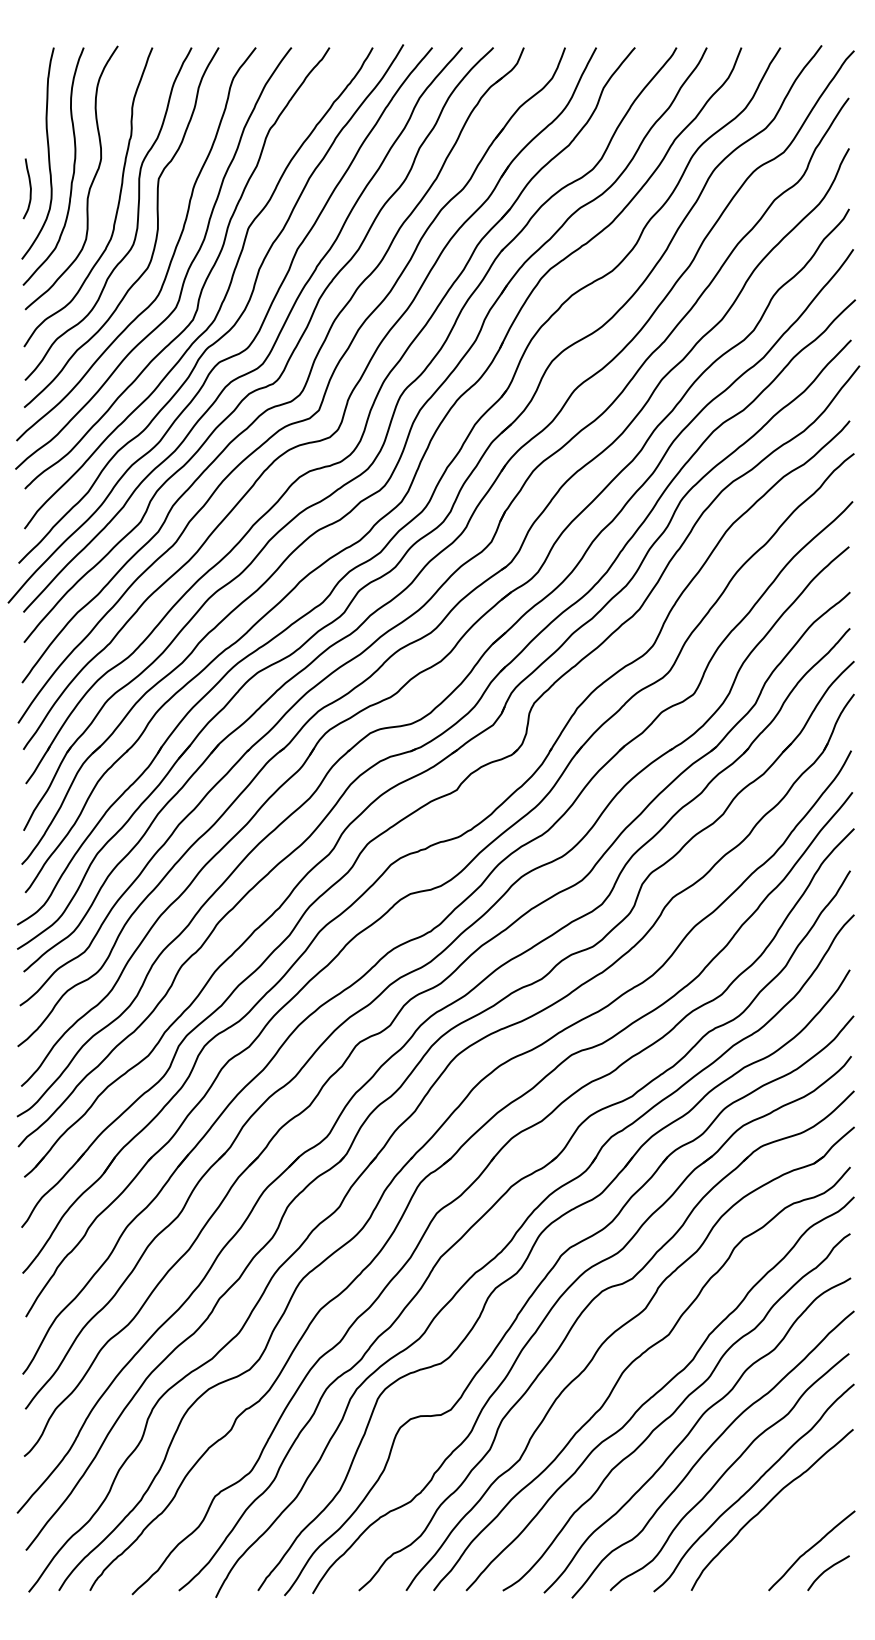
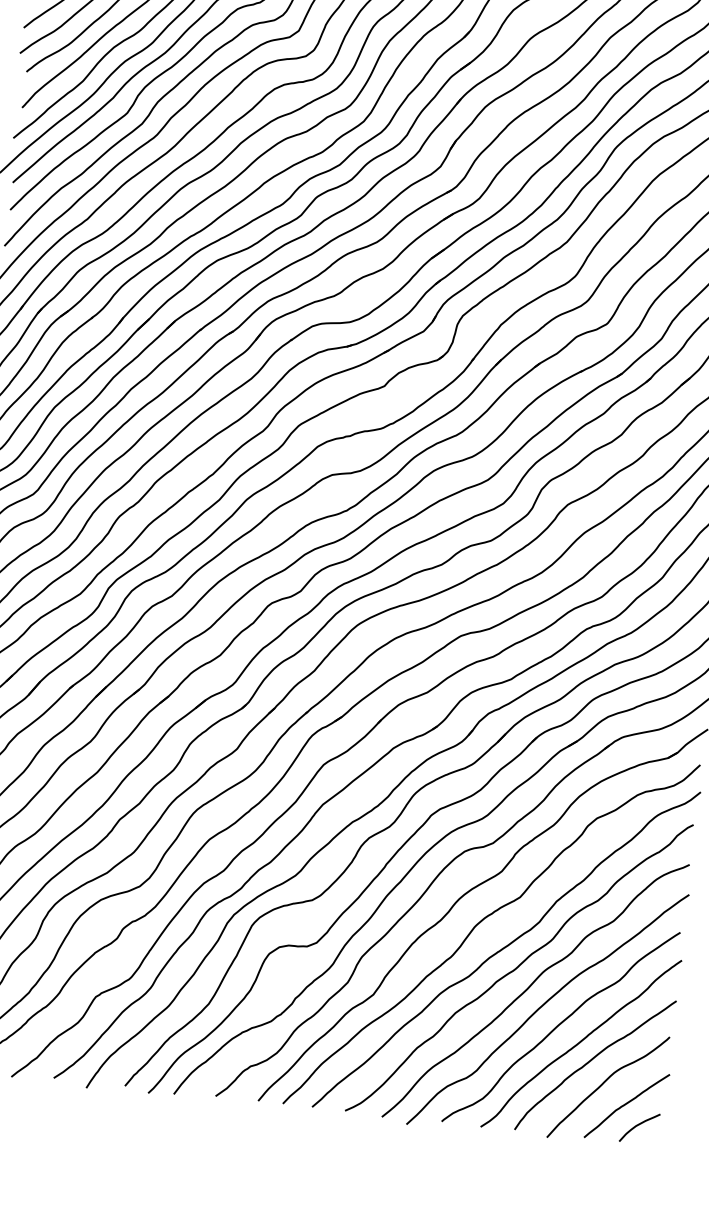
curve: (784, 1528) -> (604, 1083), added

